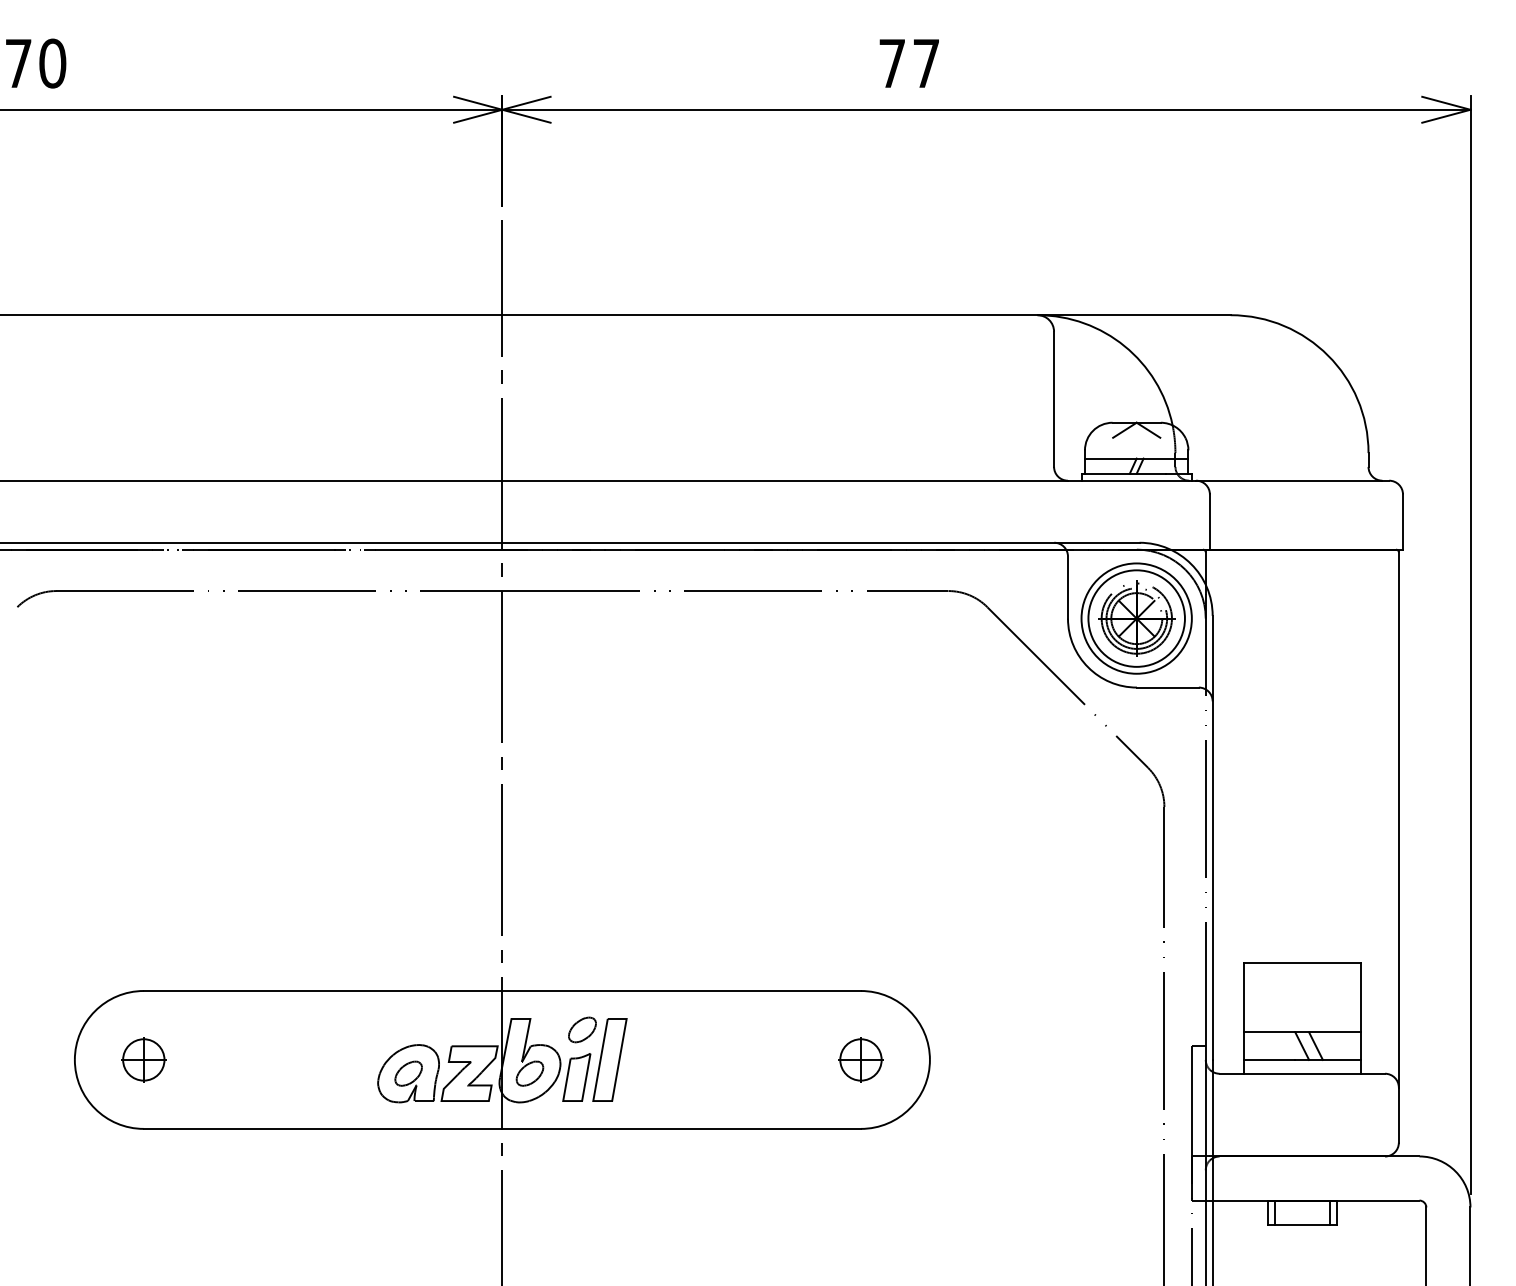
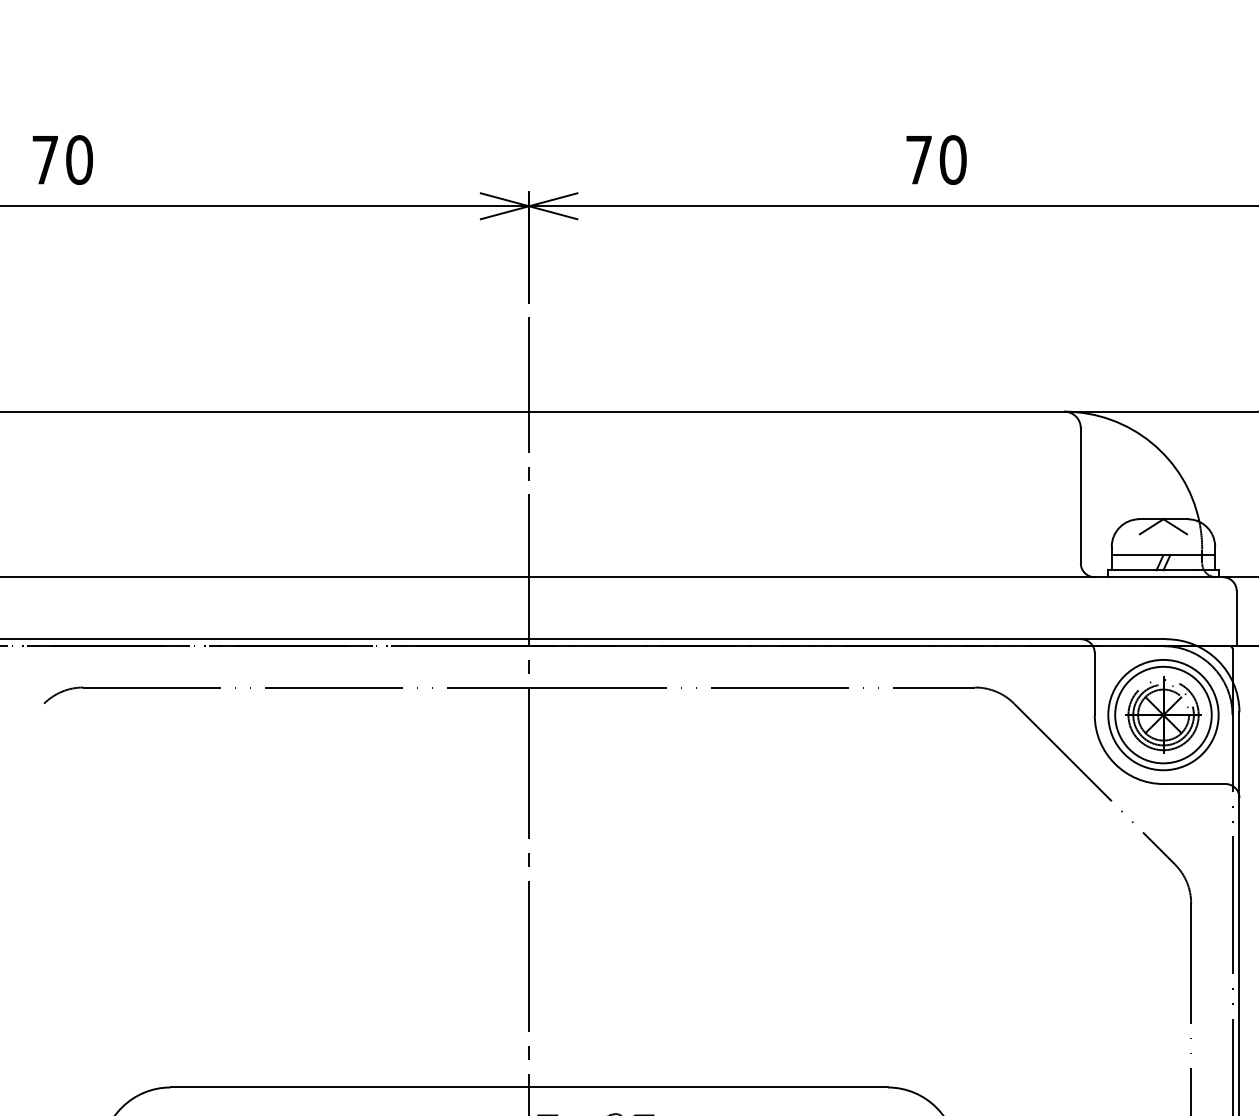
text: (926, 63) -> (953, 159), 77 -> 70

